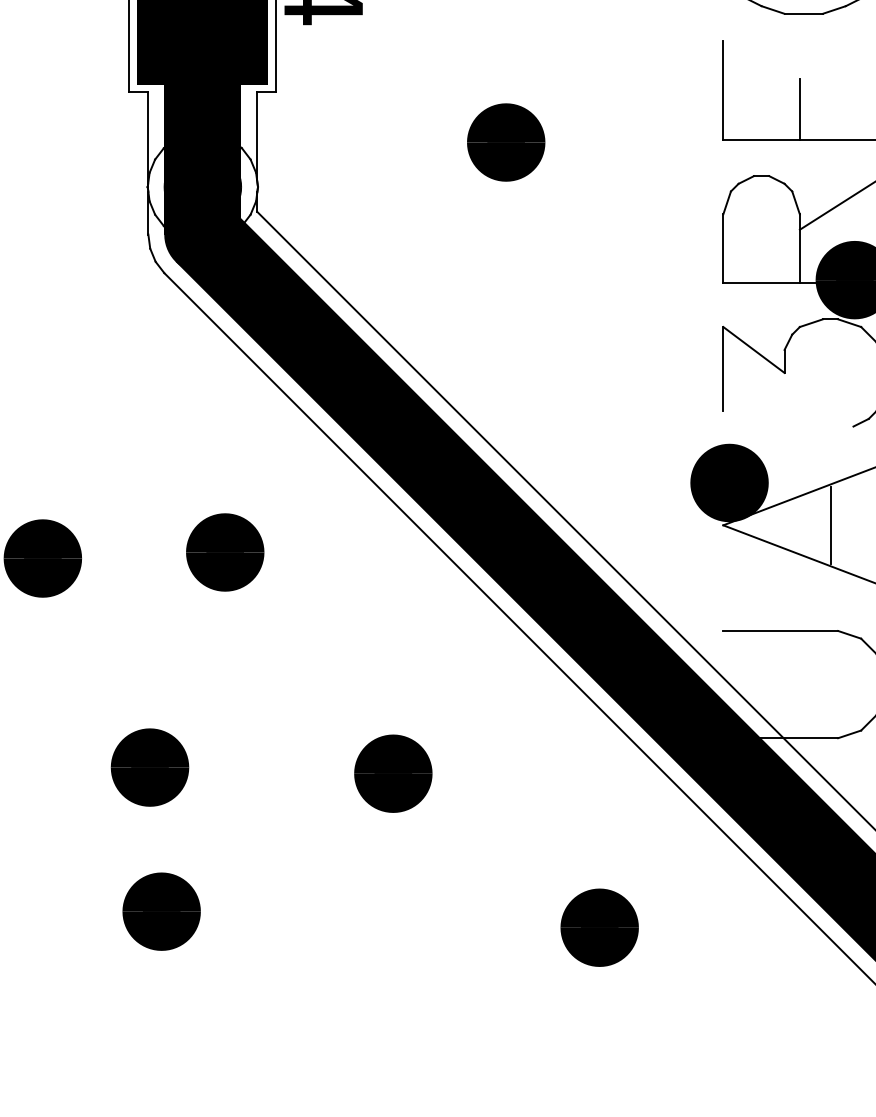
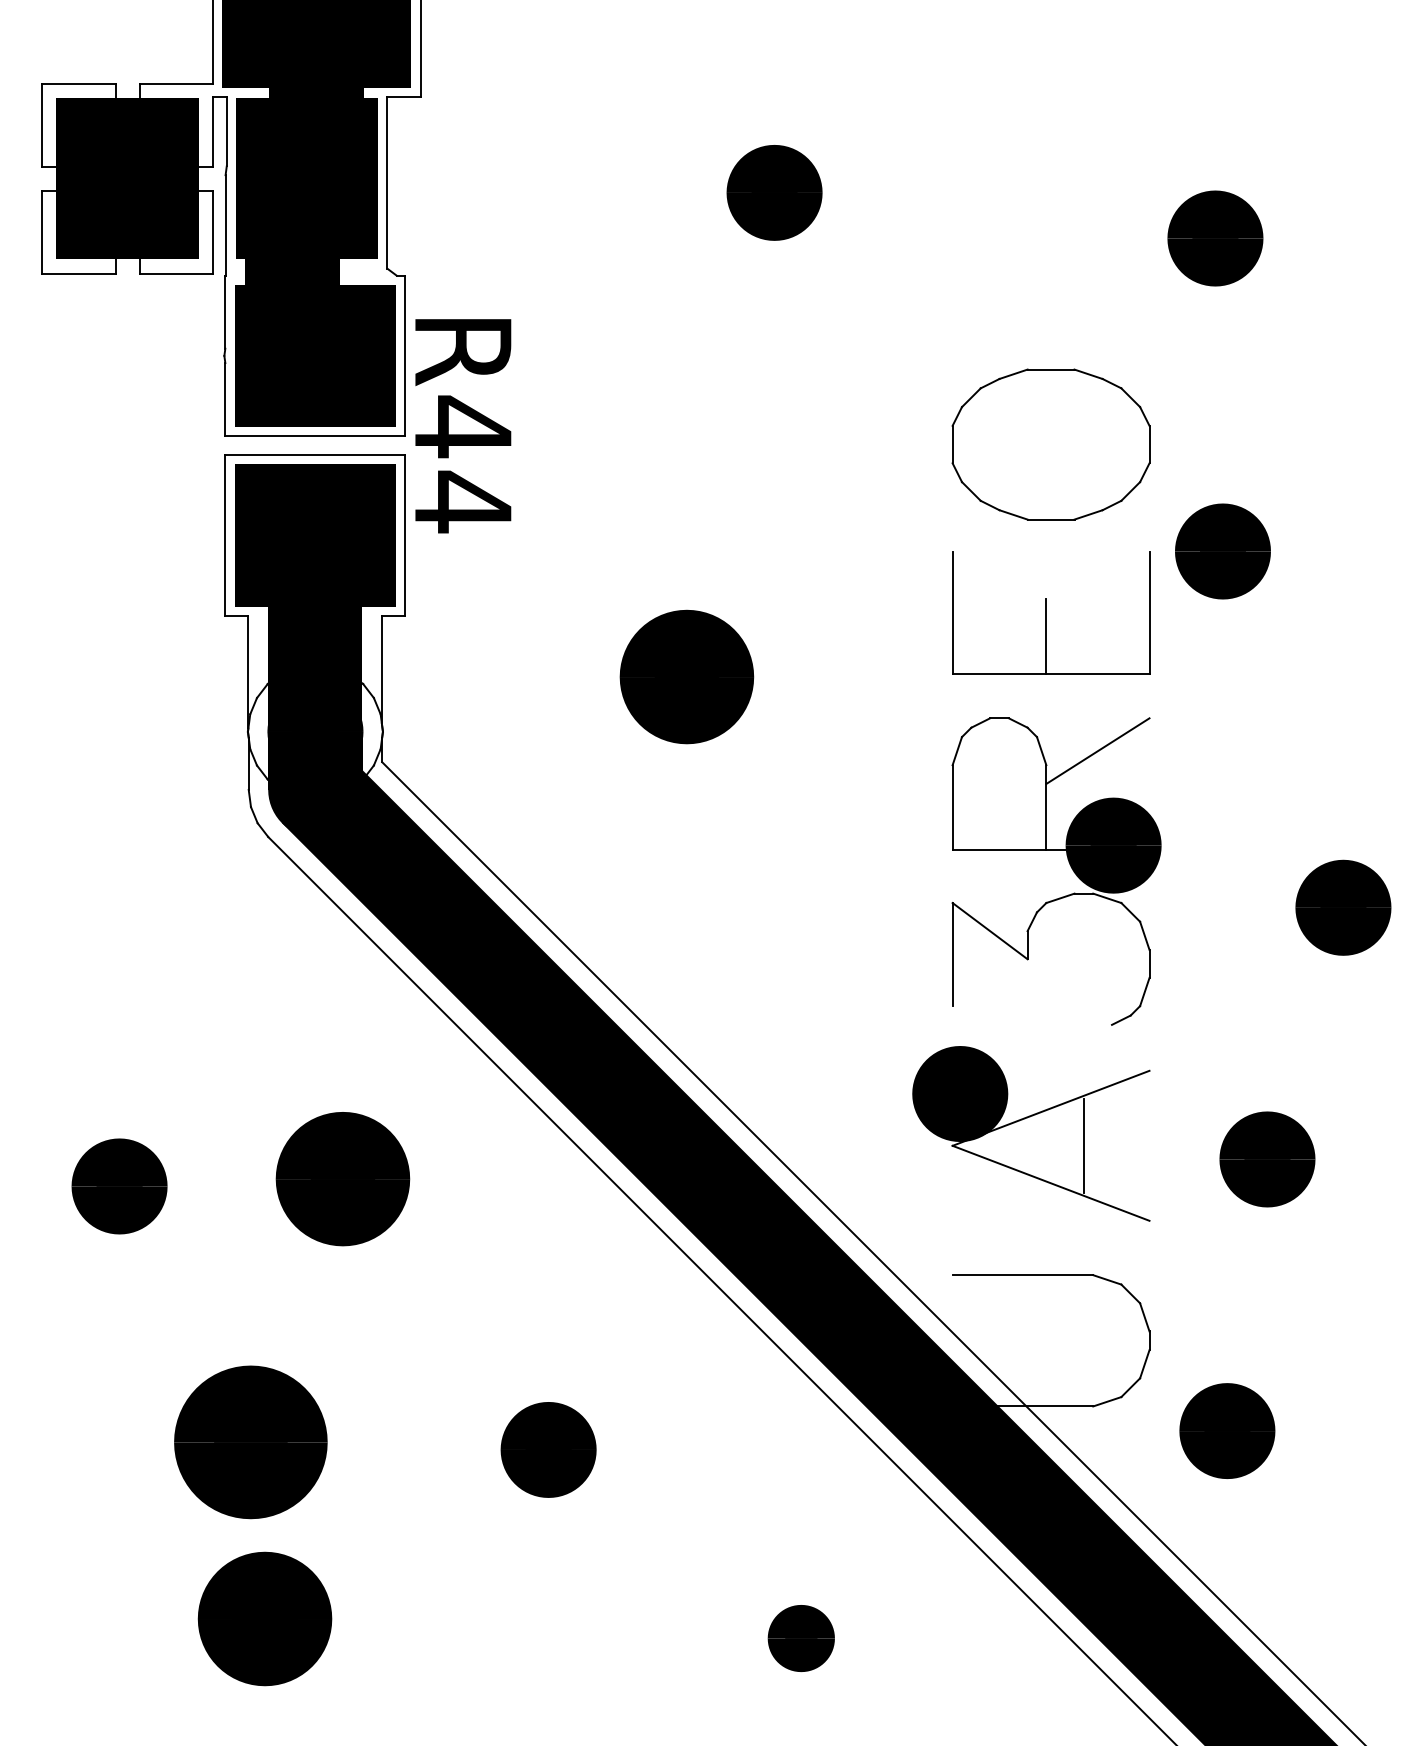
part: (505, 142) -> (686, 677), size x1.4
part: (224, 552) -> (342, 1178), size x1.4
part: (149, 767) -> (250, 1442), size x1.6
part: (161, 911) -> (264, 1618), size x1.4
part: (599, 927) -> (801, 1638), size x0.7

